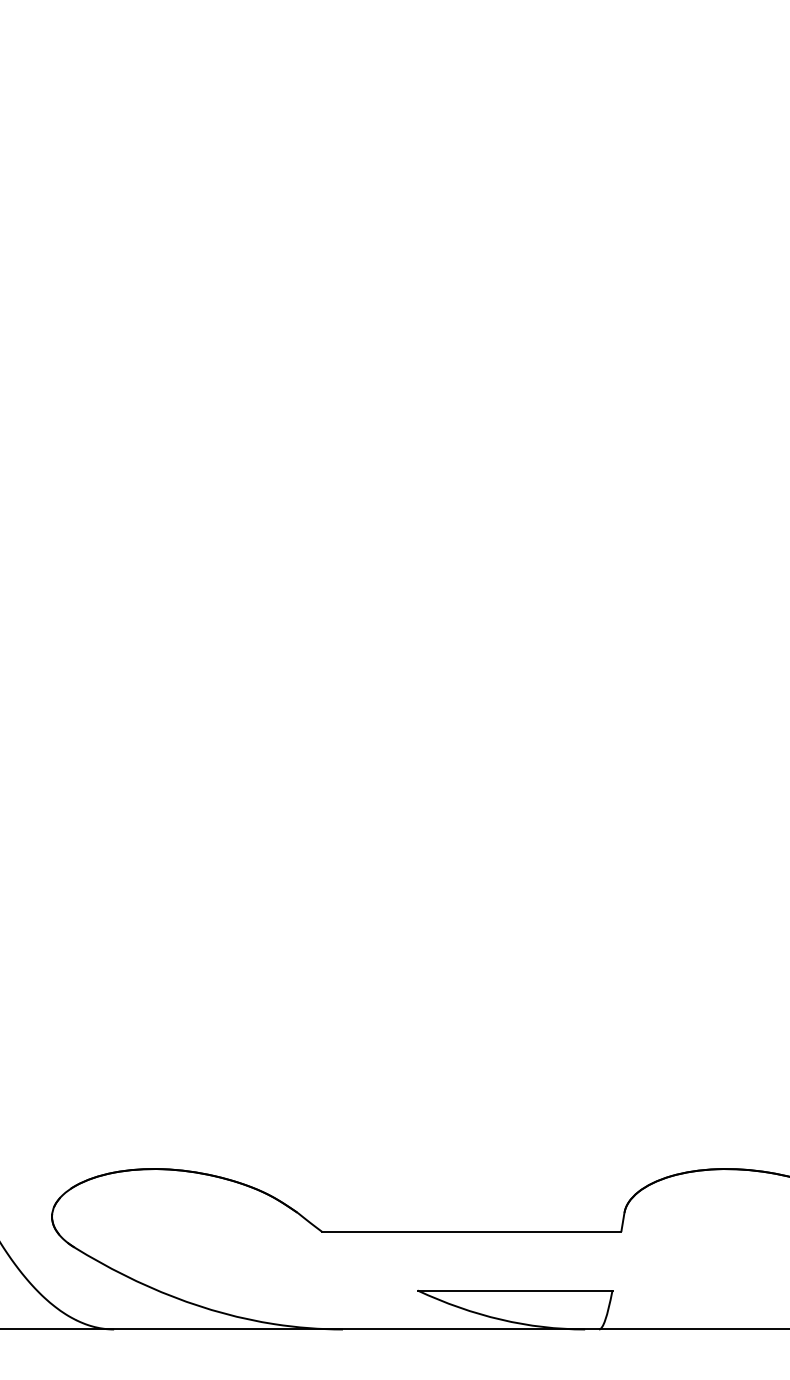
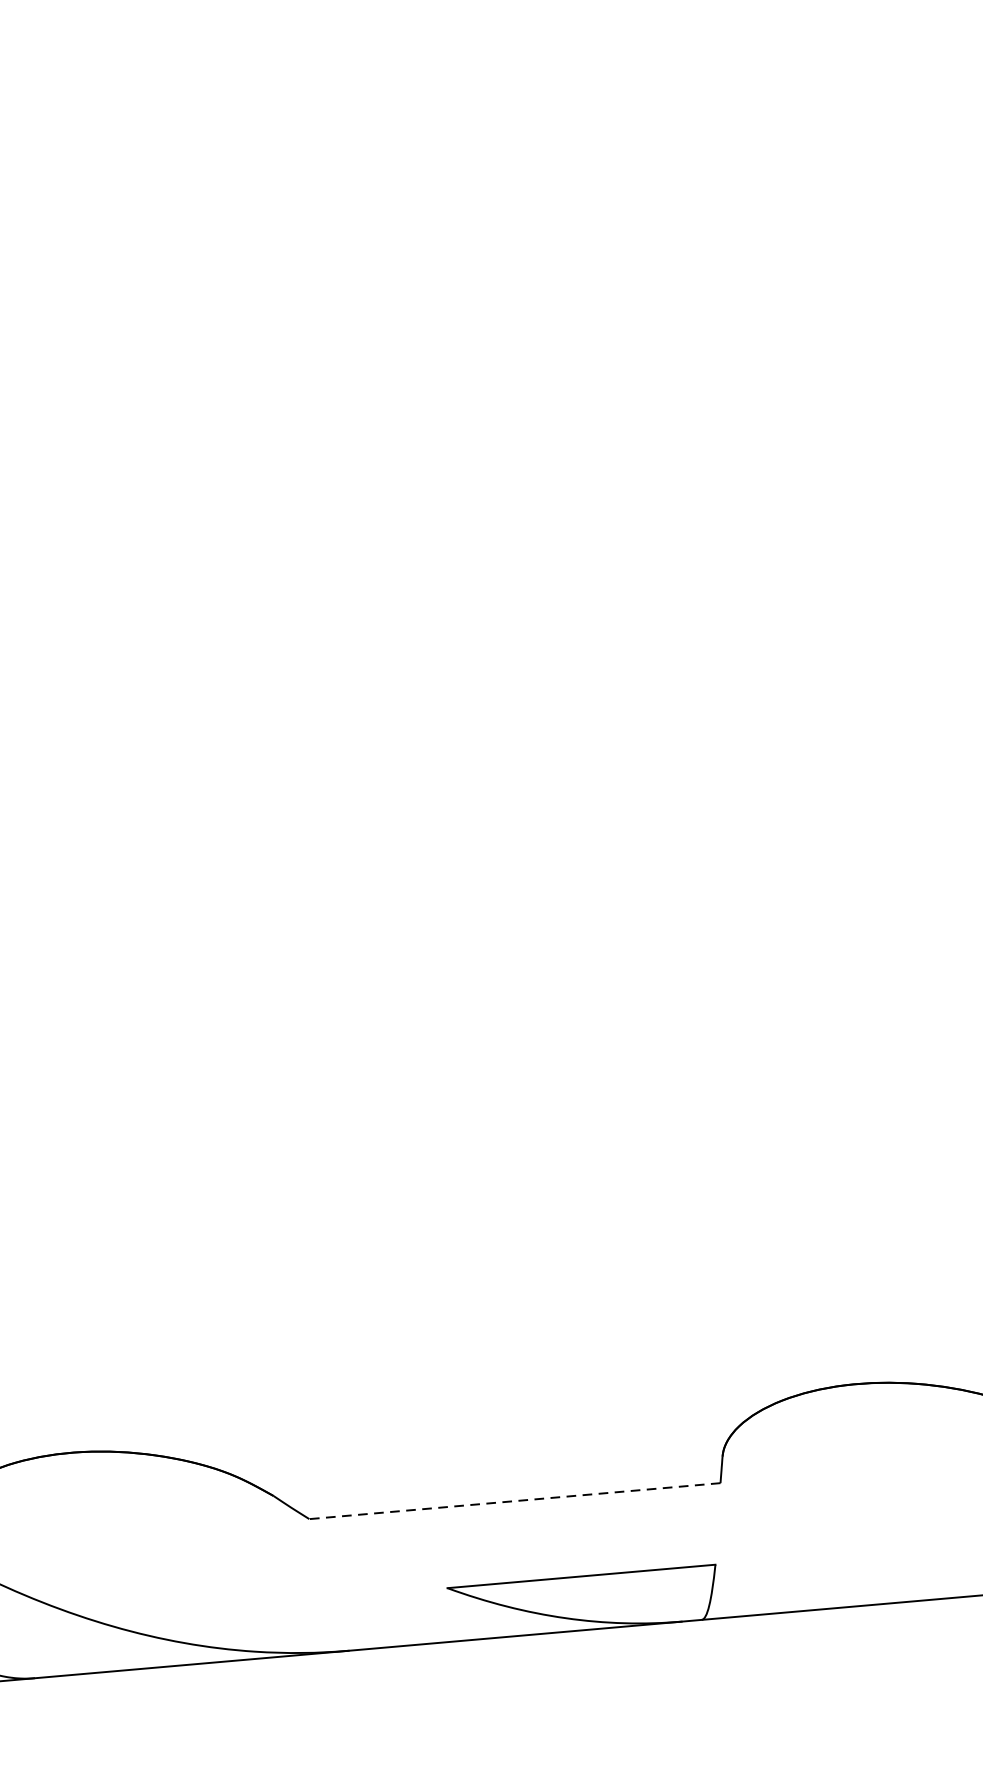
line: (471, 1231) -> (514, 1500), solid -> dashed

